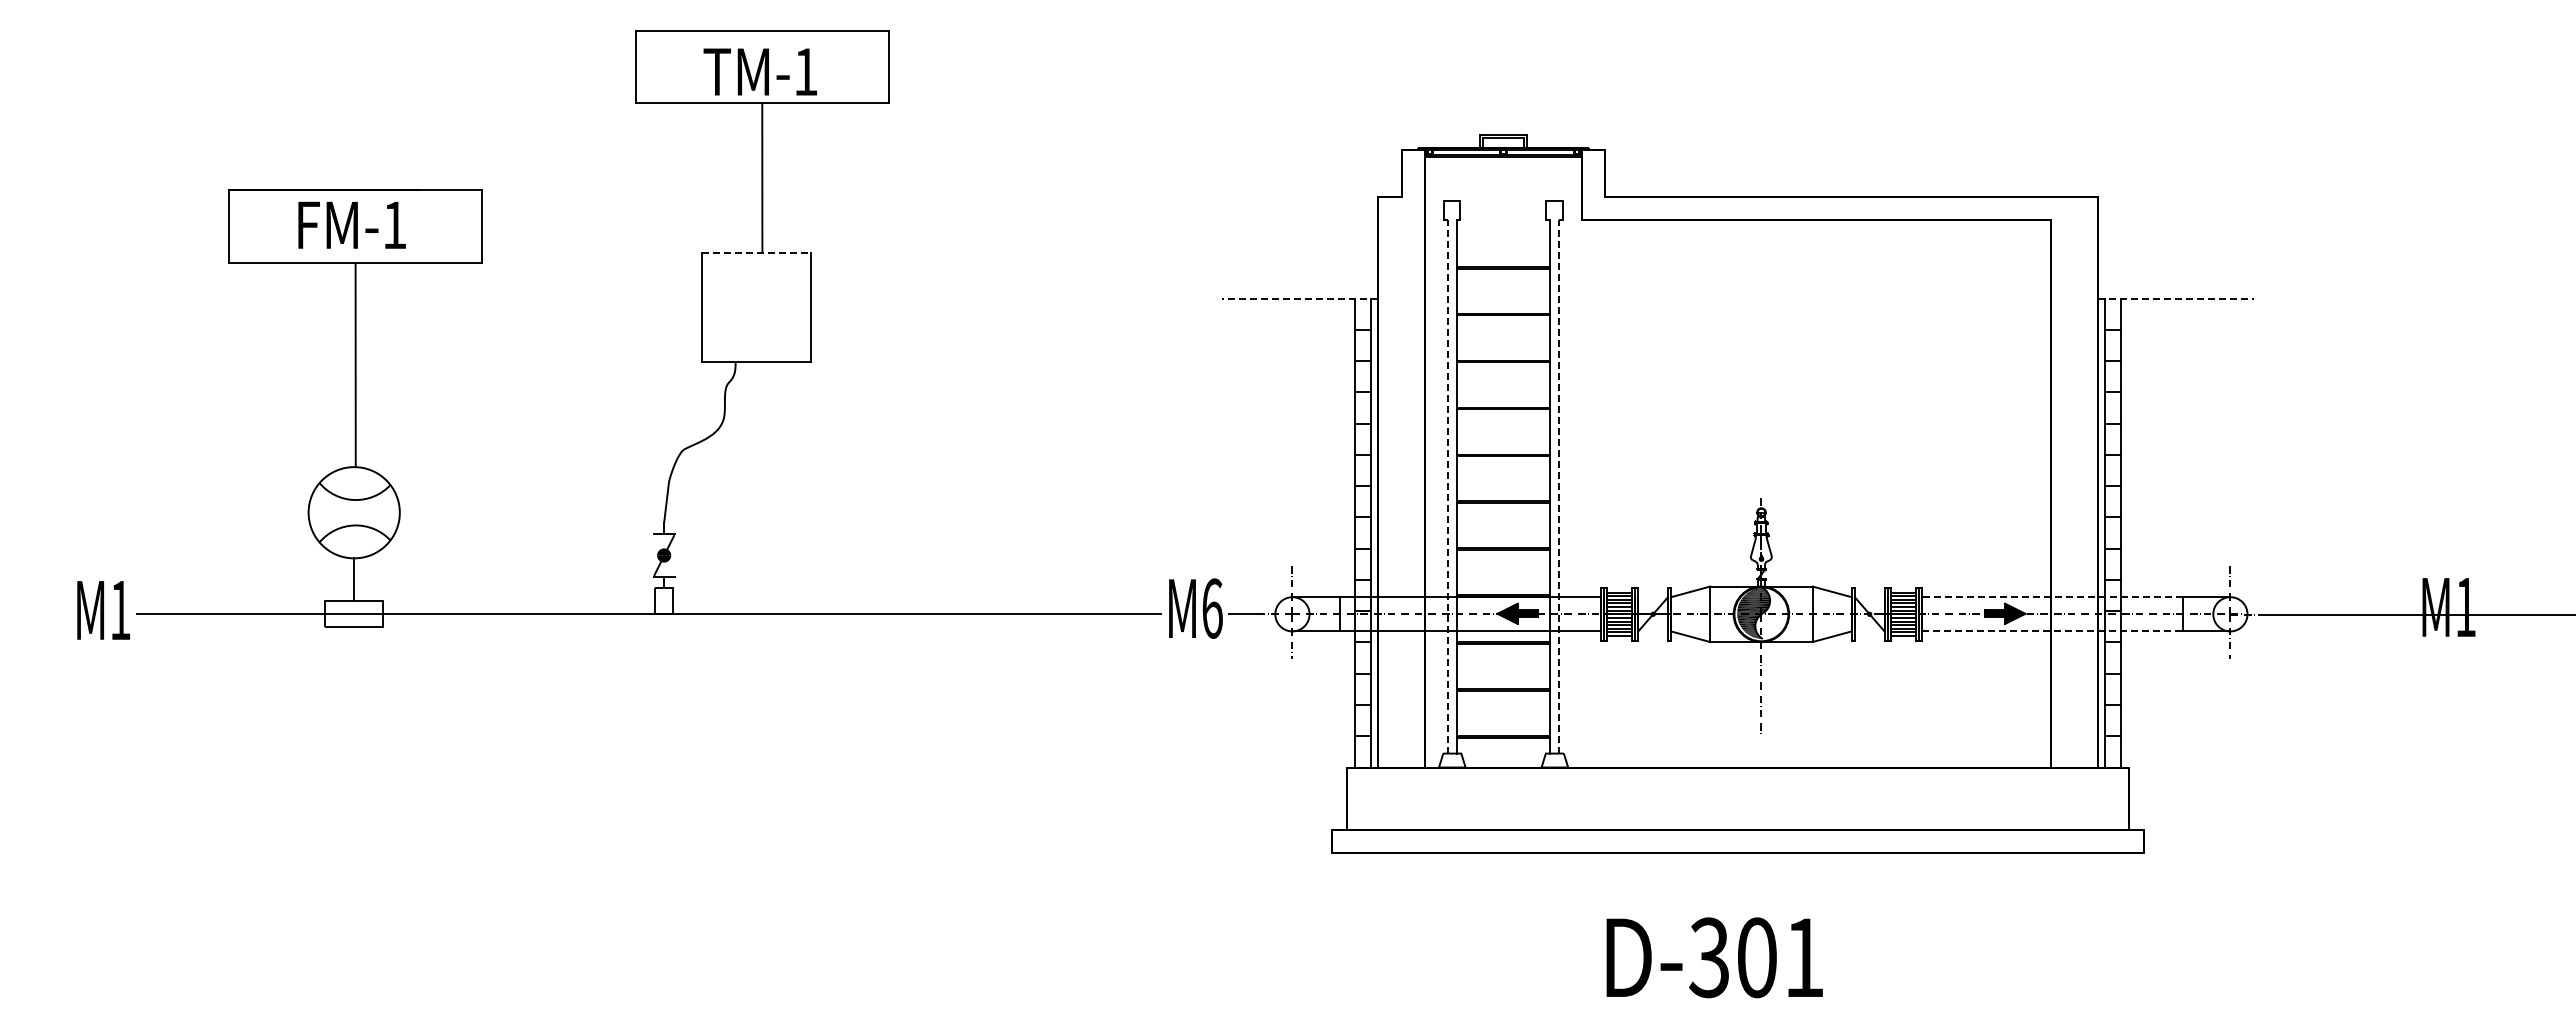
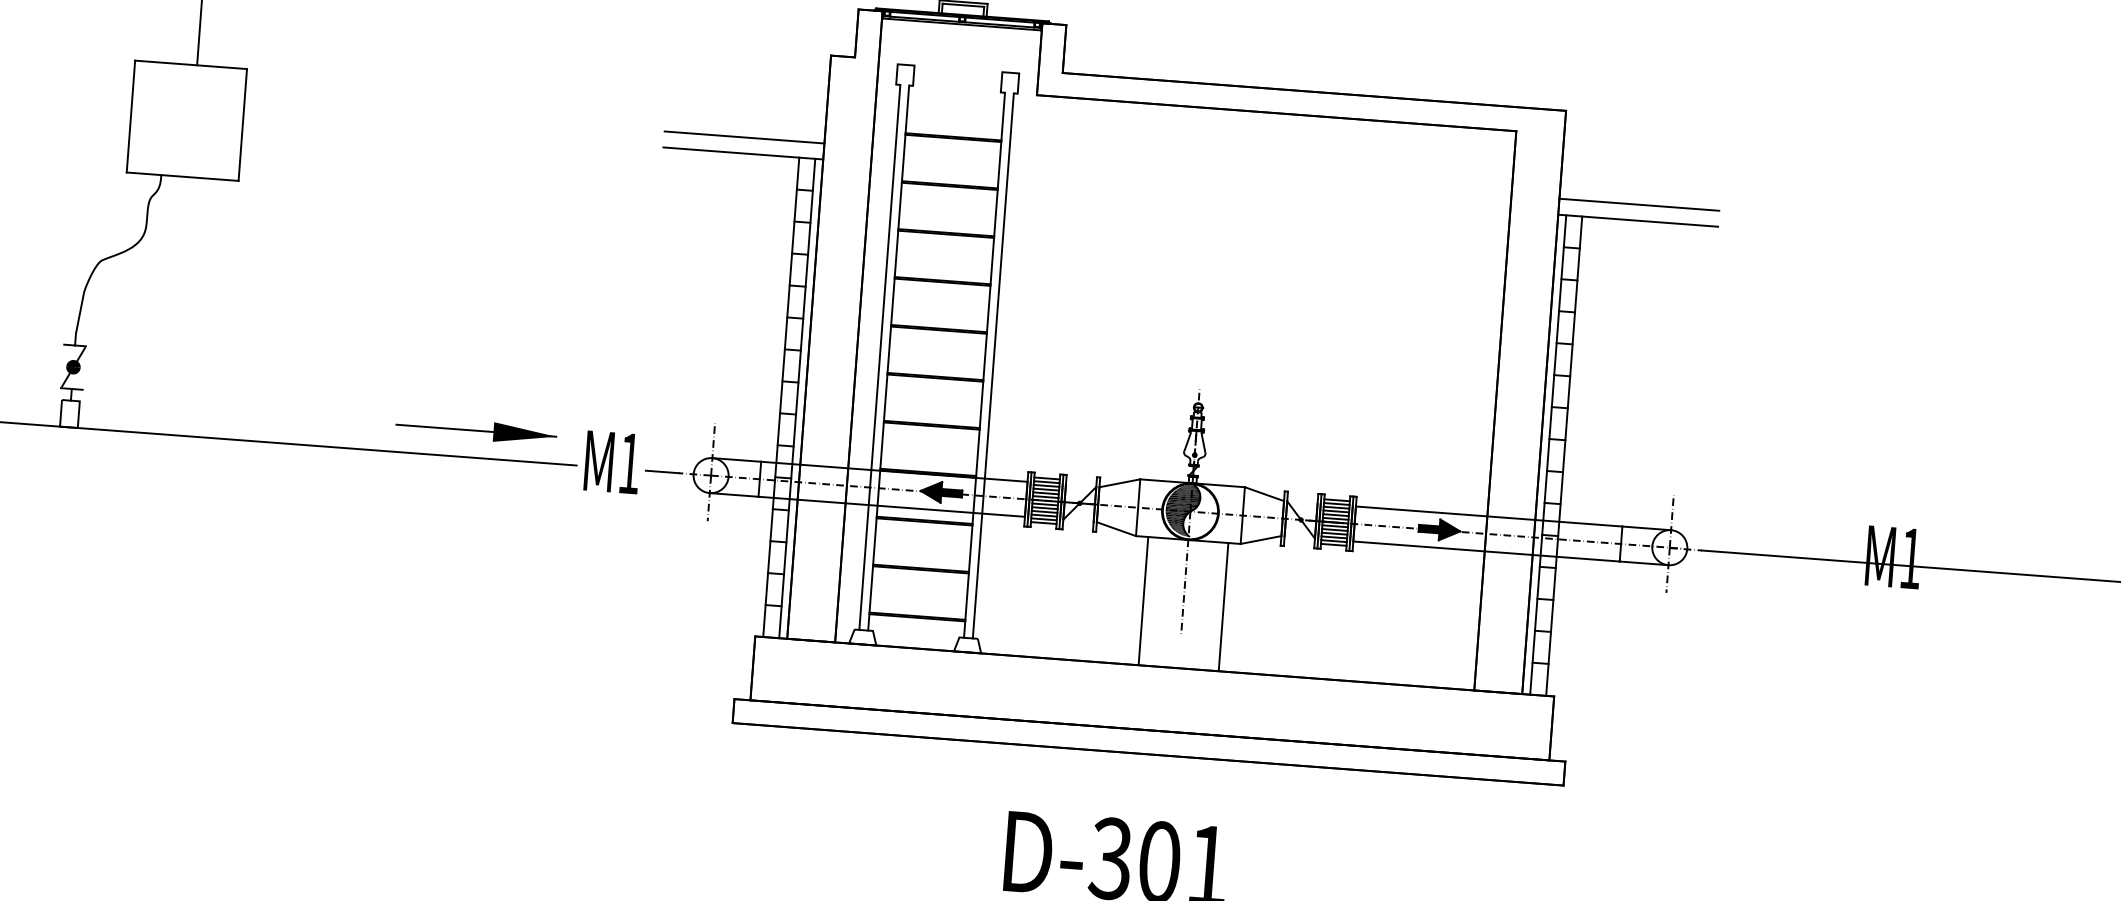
line: (756, 252) -> (191, 64), dashed -> solid
line: (1300, 282) -> (744, 137), added
line: (2175, 282) -> (1639, 204), added
line: (1299, 298) -> (742, 153), dashed -> solid
line: (2176, 298) -> (1638, 220), dashed -> solid
line: (1447, 486) -> (879, 356), dashed -> solid
line: (1559, 486) -> (993, 365), dashed -> solid
part: (1060, 587) -> (476, 430), added
line: (2051, 597) -> (1488, 516), dashed -> solid
text: (1212, 608) -> (629, 463), 6 -> 1
line: (2052, 631) -> (1486, 551), dashed -> solid
line: (1722, 704) -> (1143, 600), added
line: (1800, 704) -> (1223, 606), added

